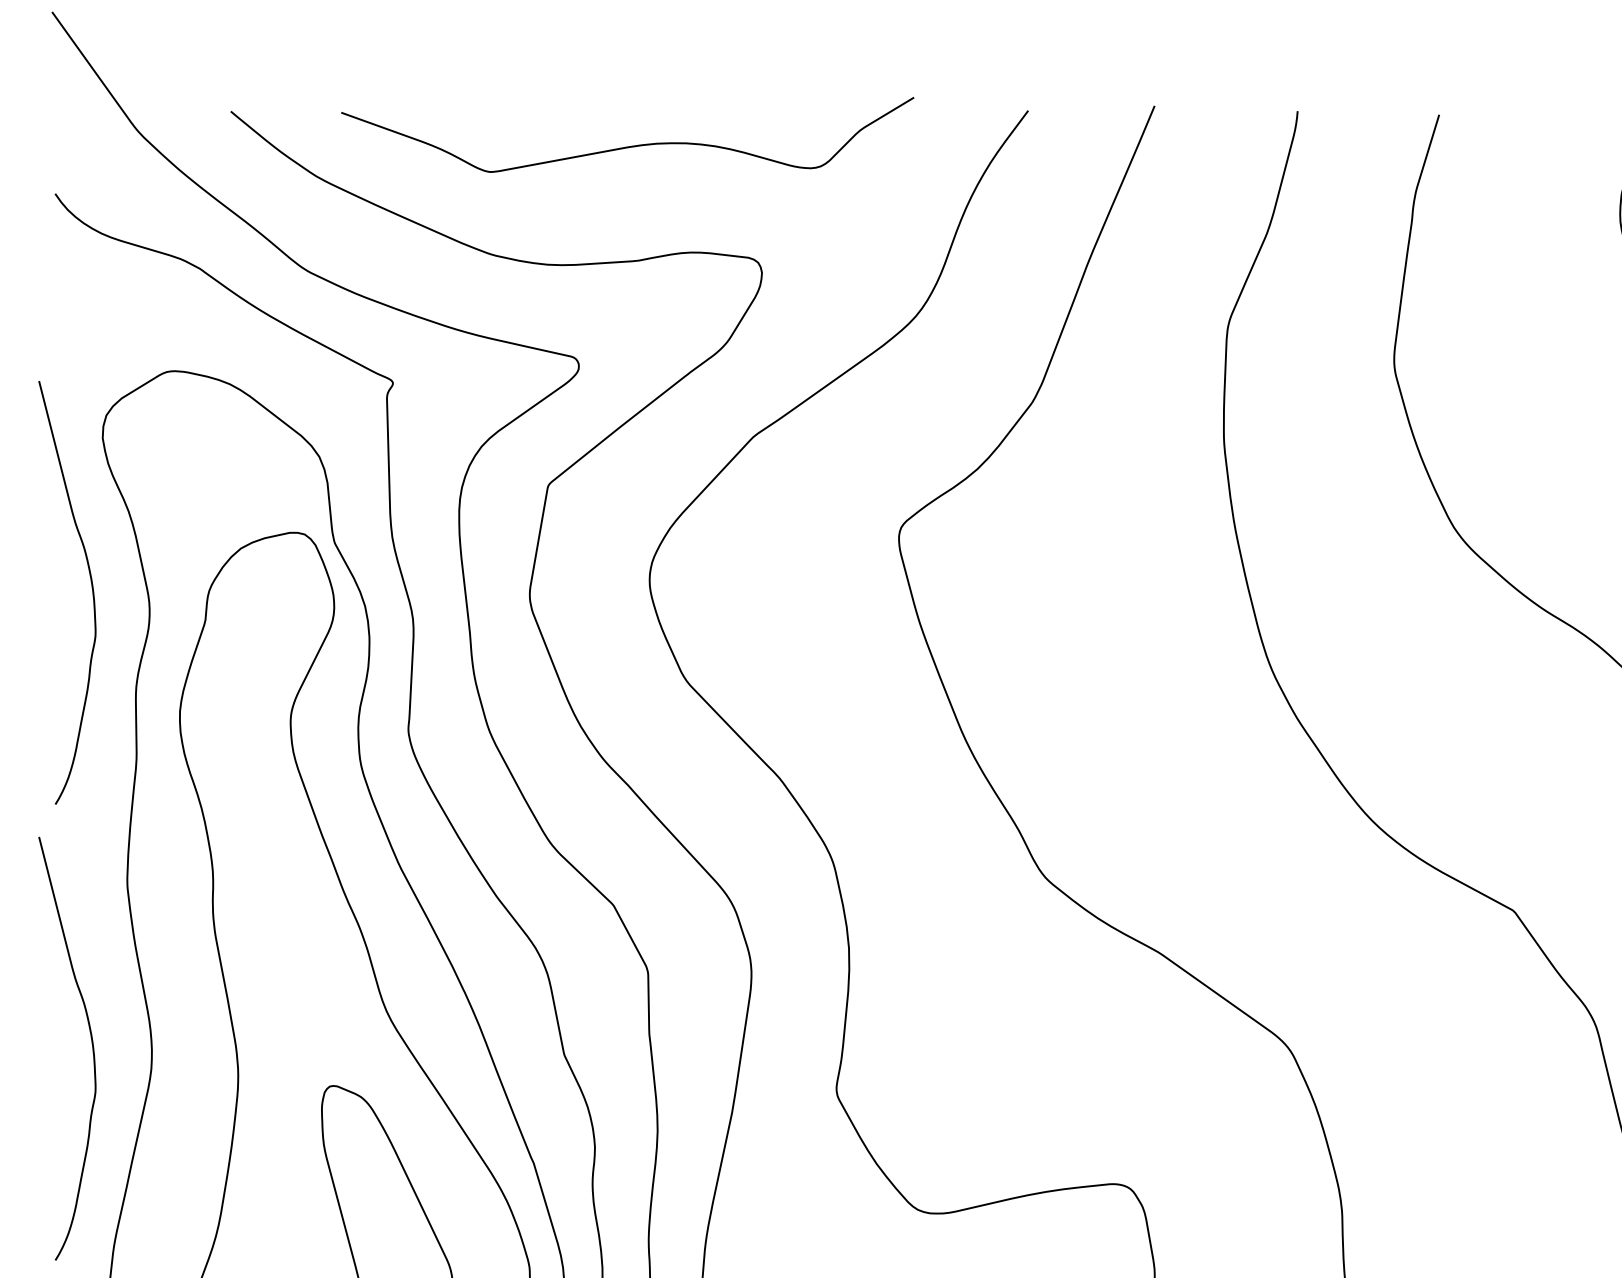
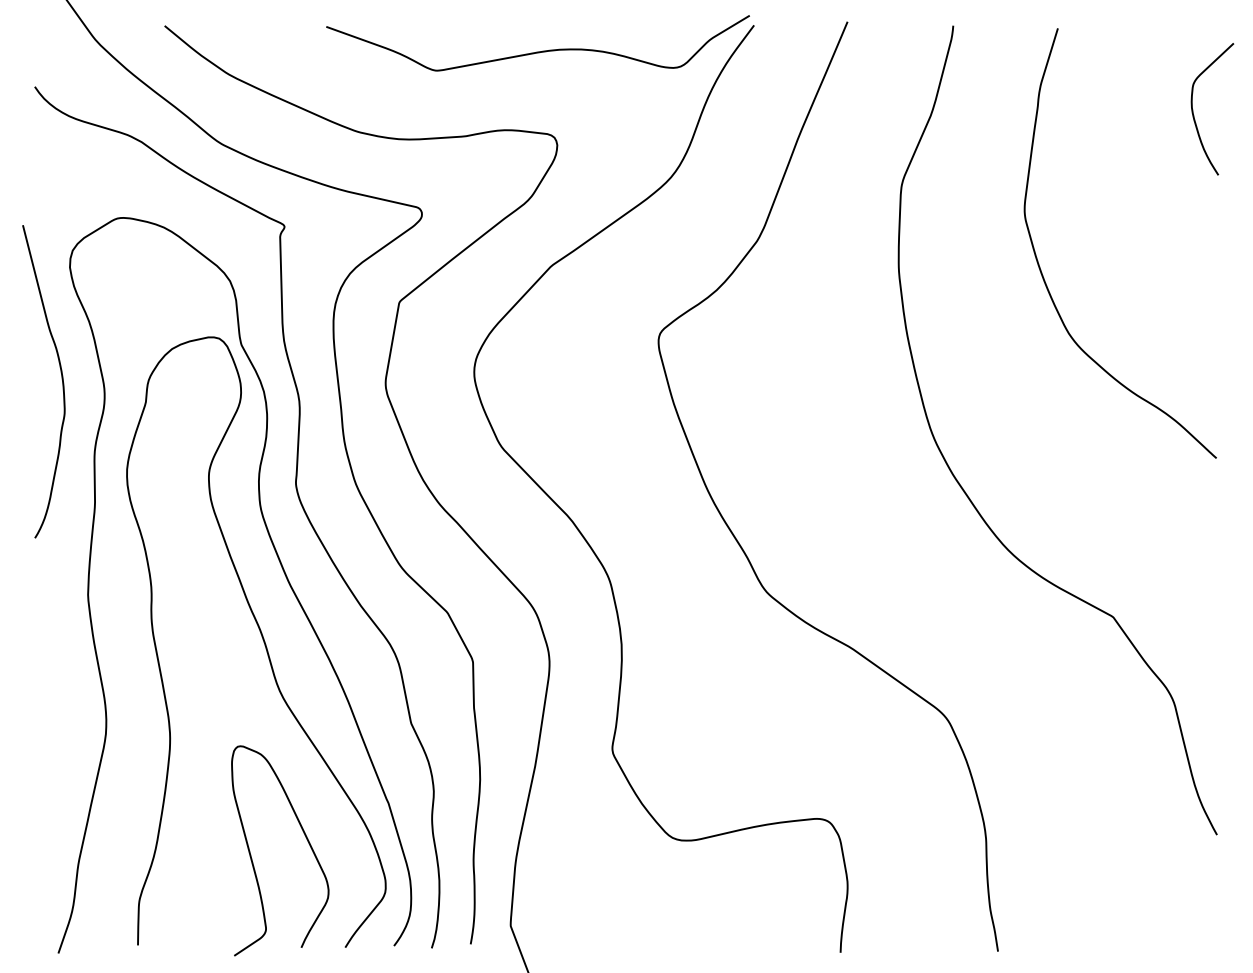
curve: (626, 146) -> (537, 51), moved
curve: (91, 1045) -> (61, 716), removed

